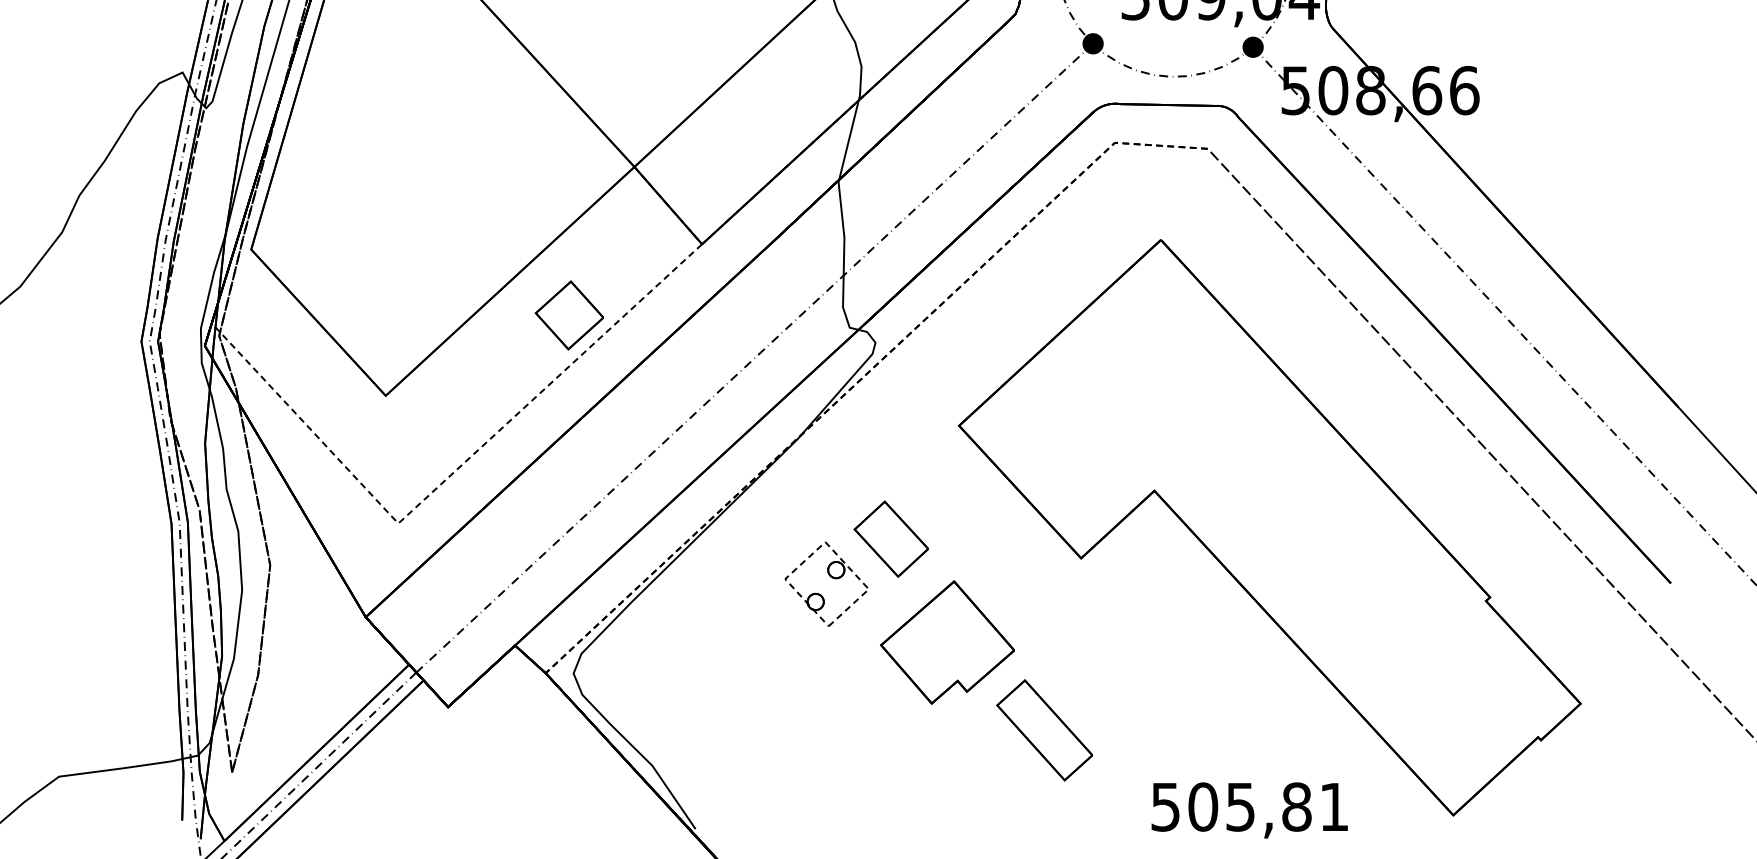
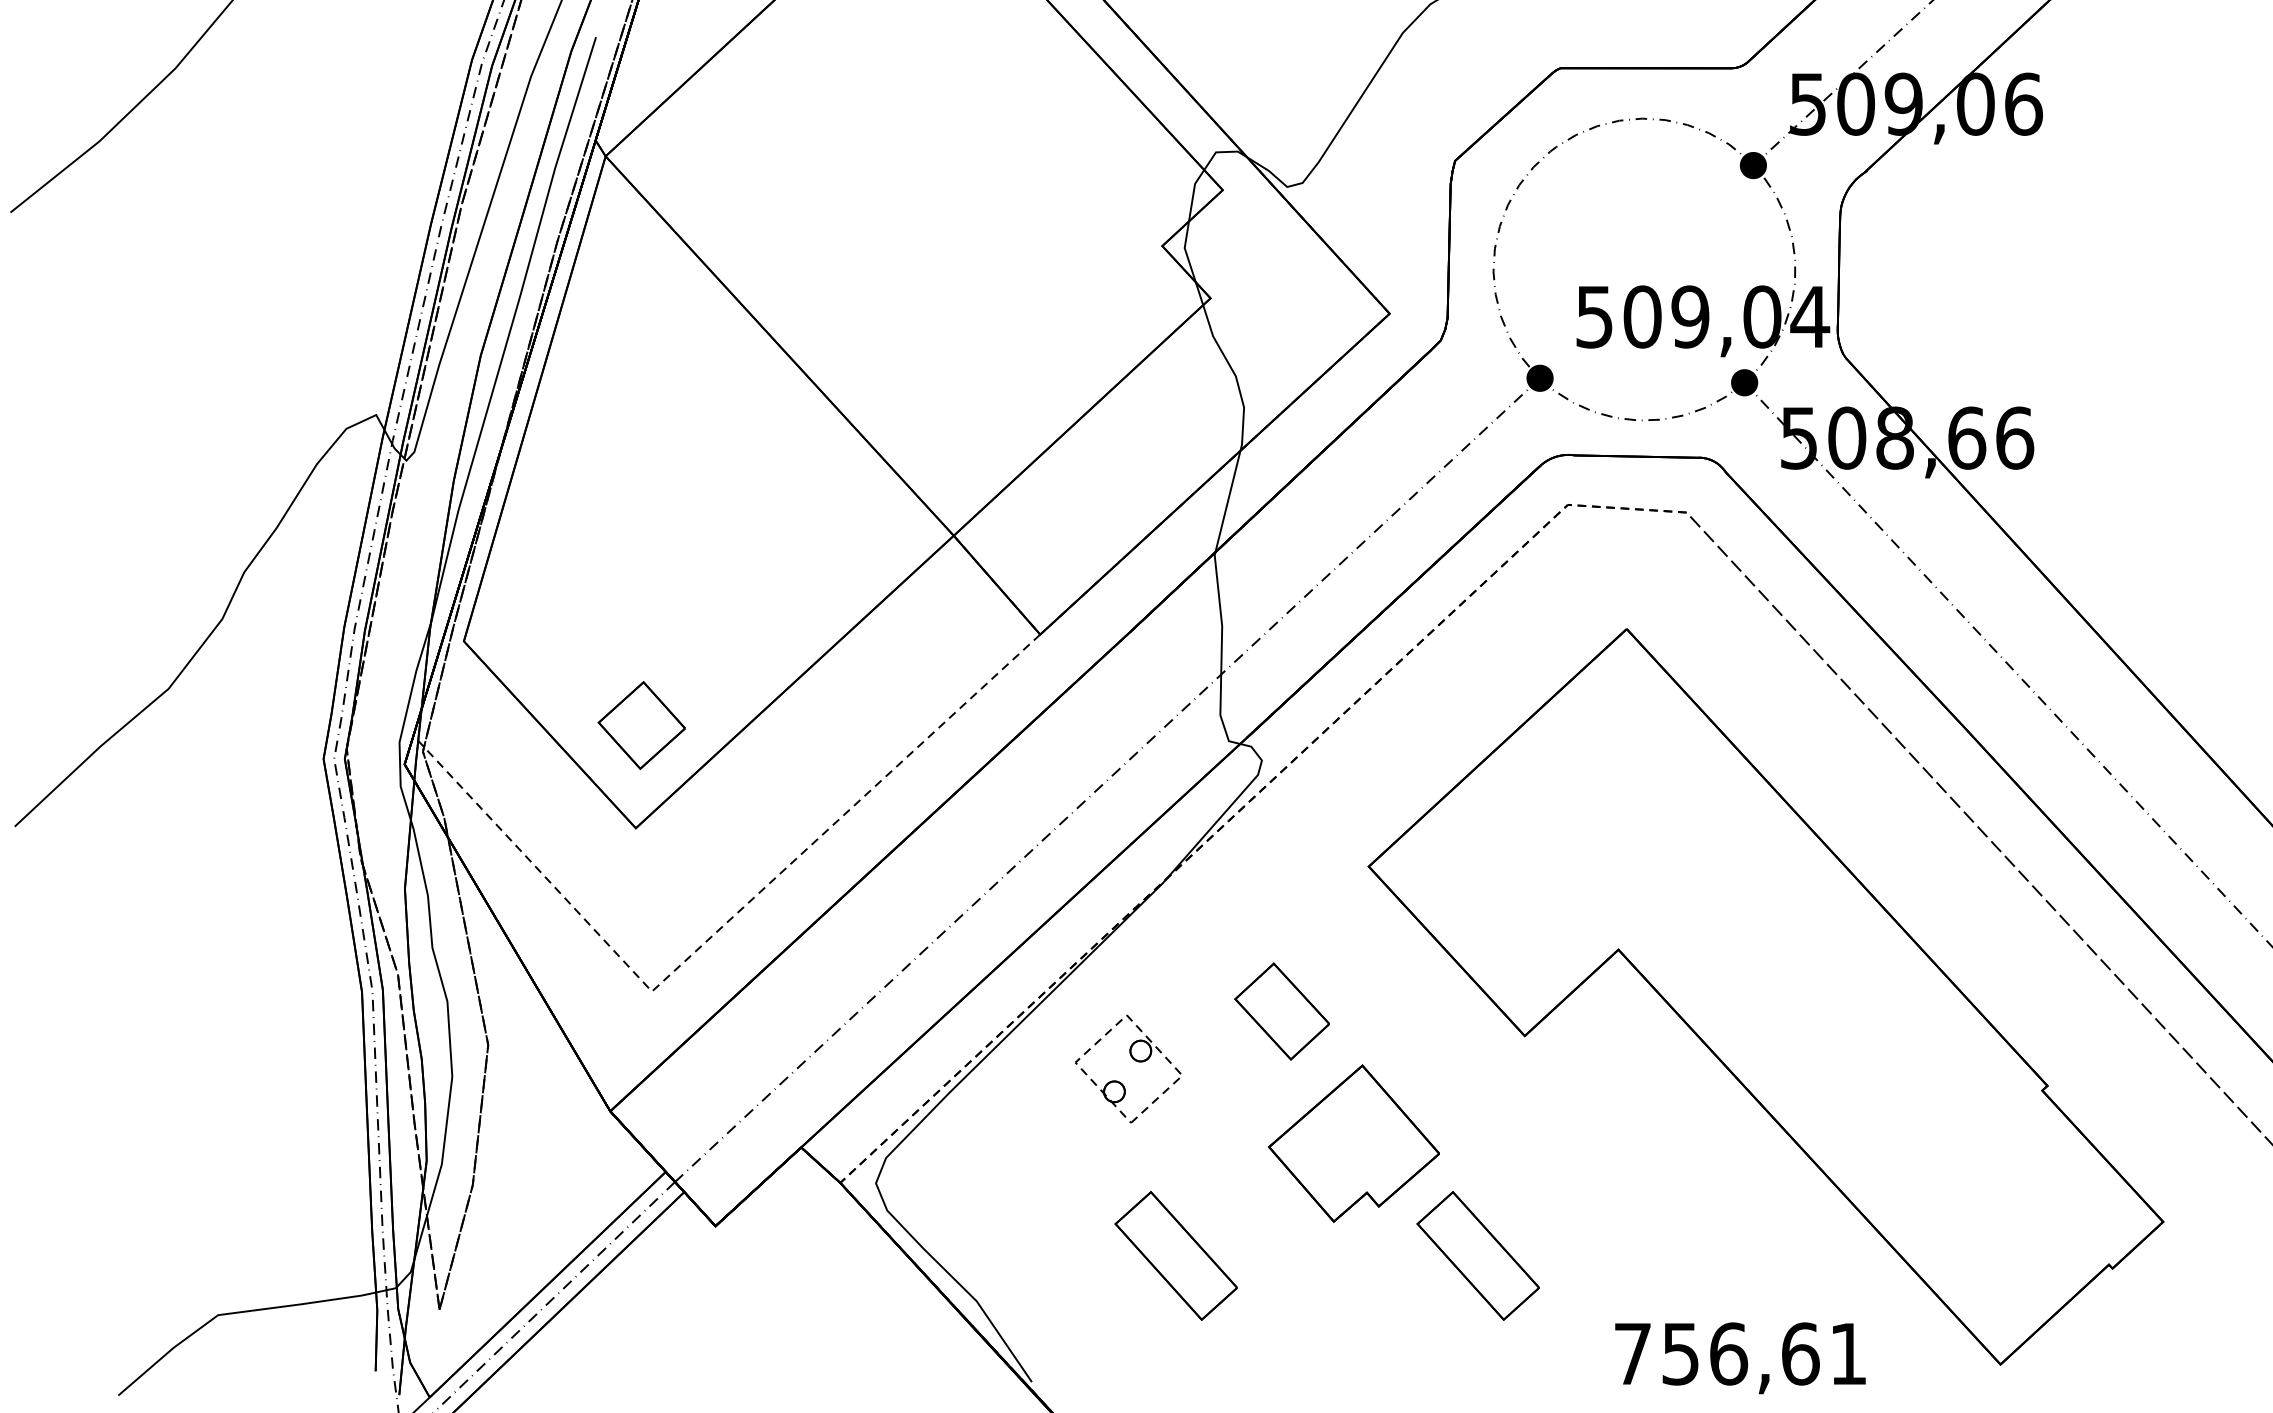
part: (569, 315) -> (641, 725), moved
part: (832, 578) -> (1135, 1061), moved
part: (807, 730) -> (1175, 1255), added
text: (1231, 806) -> (1716, 1353), 505,81 -> 756,61

